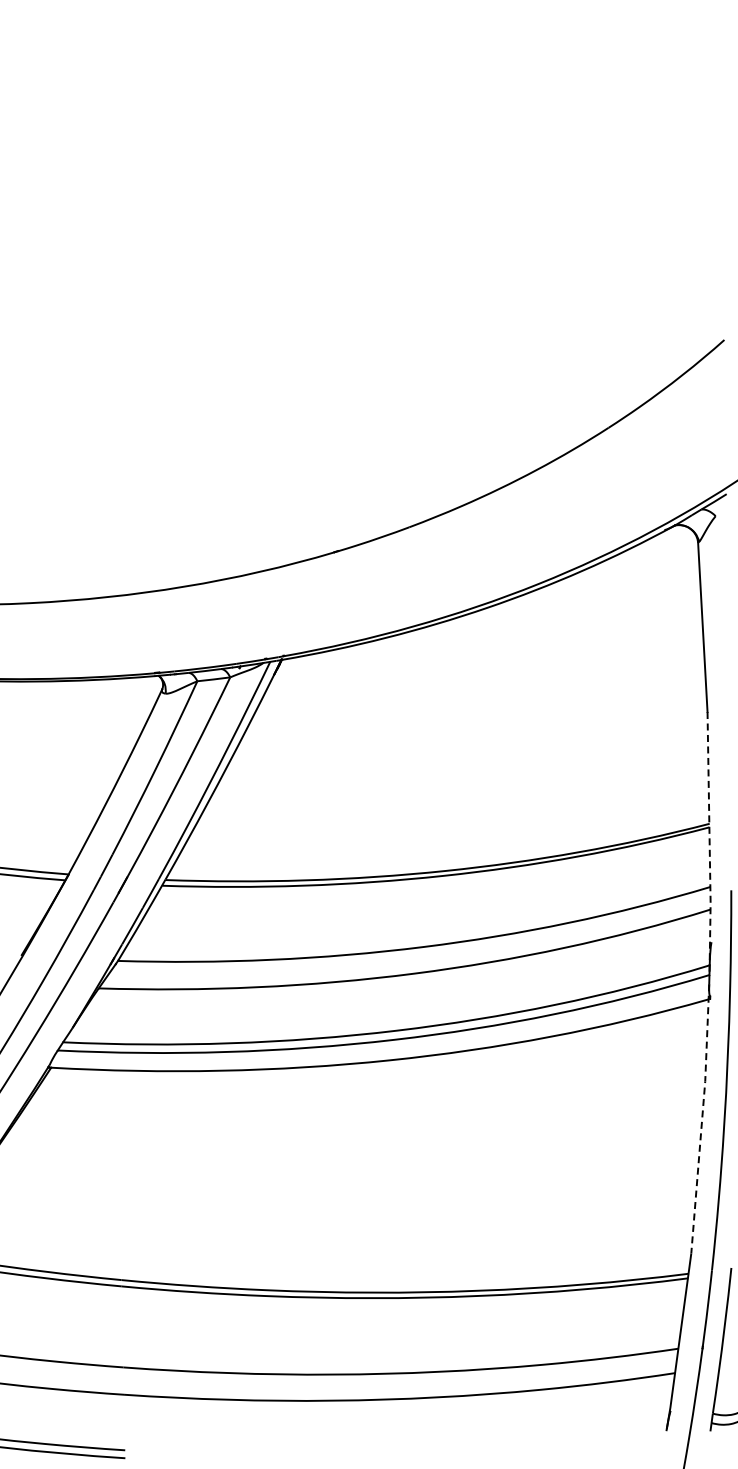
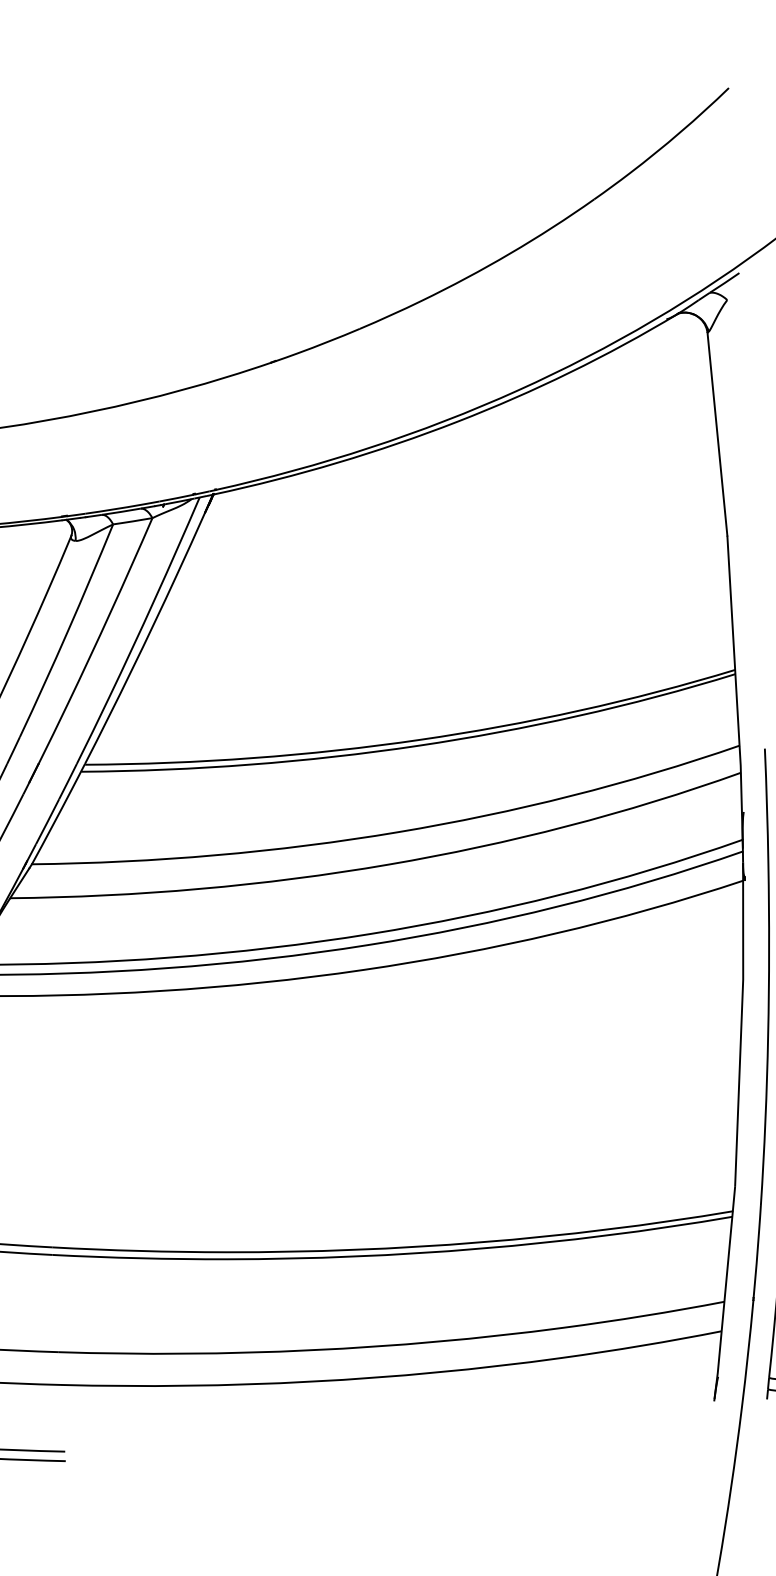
line: (709, 843) -> (736, 693), dashed -> solid
line: (702, 1118) -> (741, 1024), dashed -> solid

